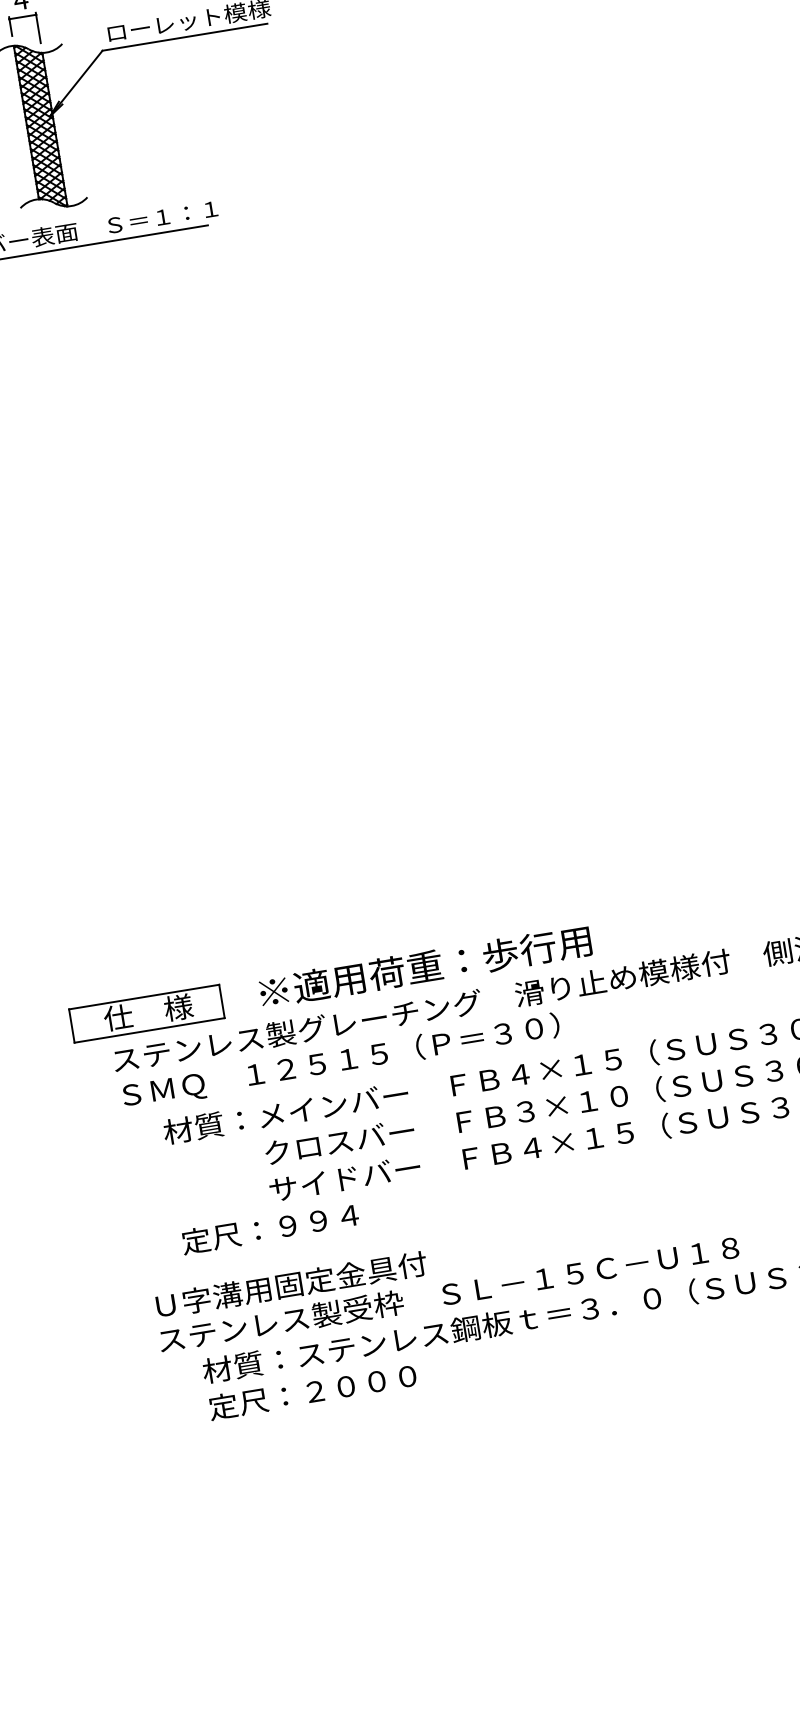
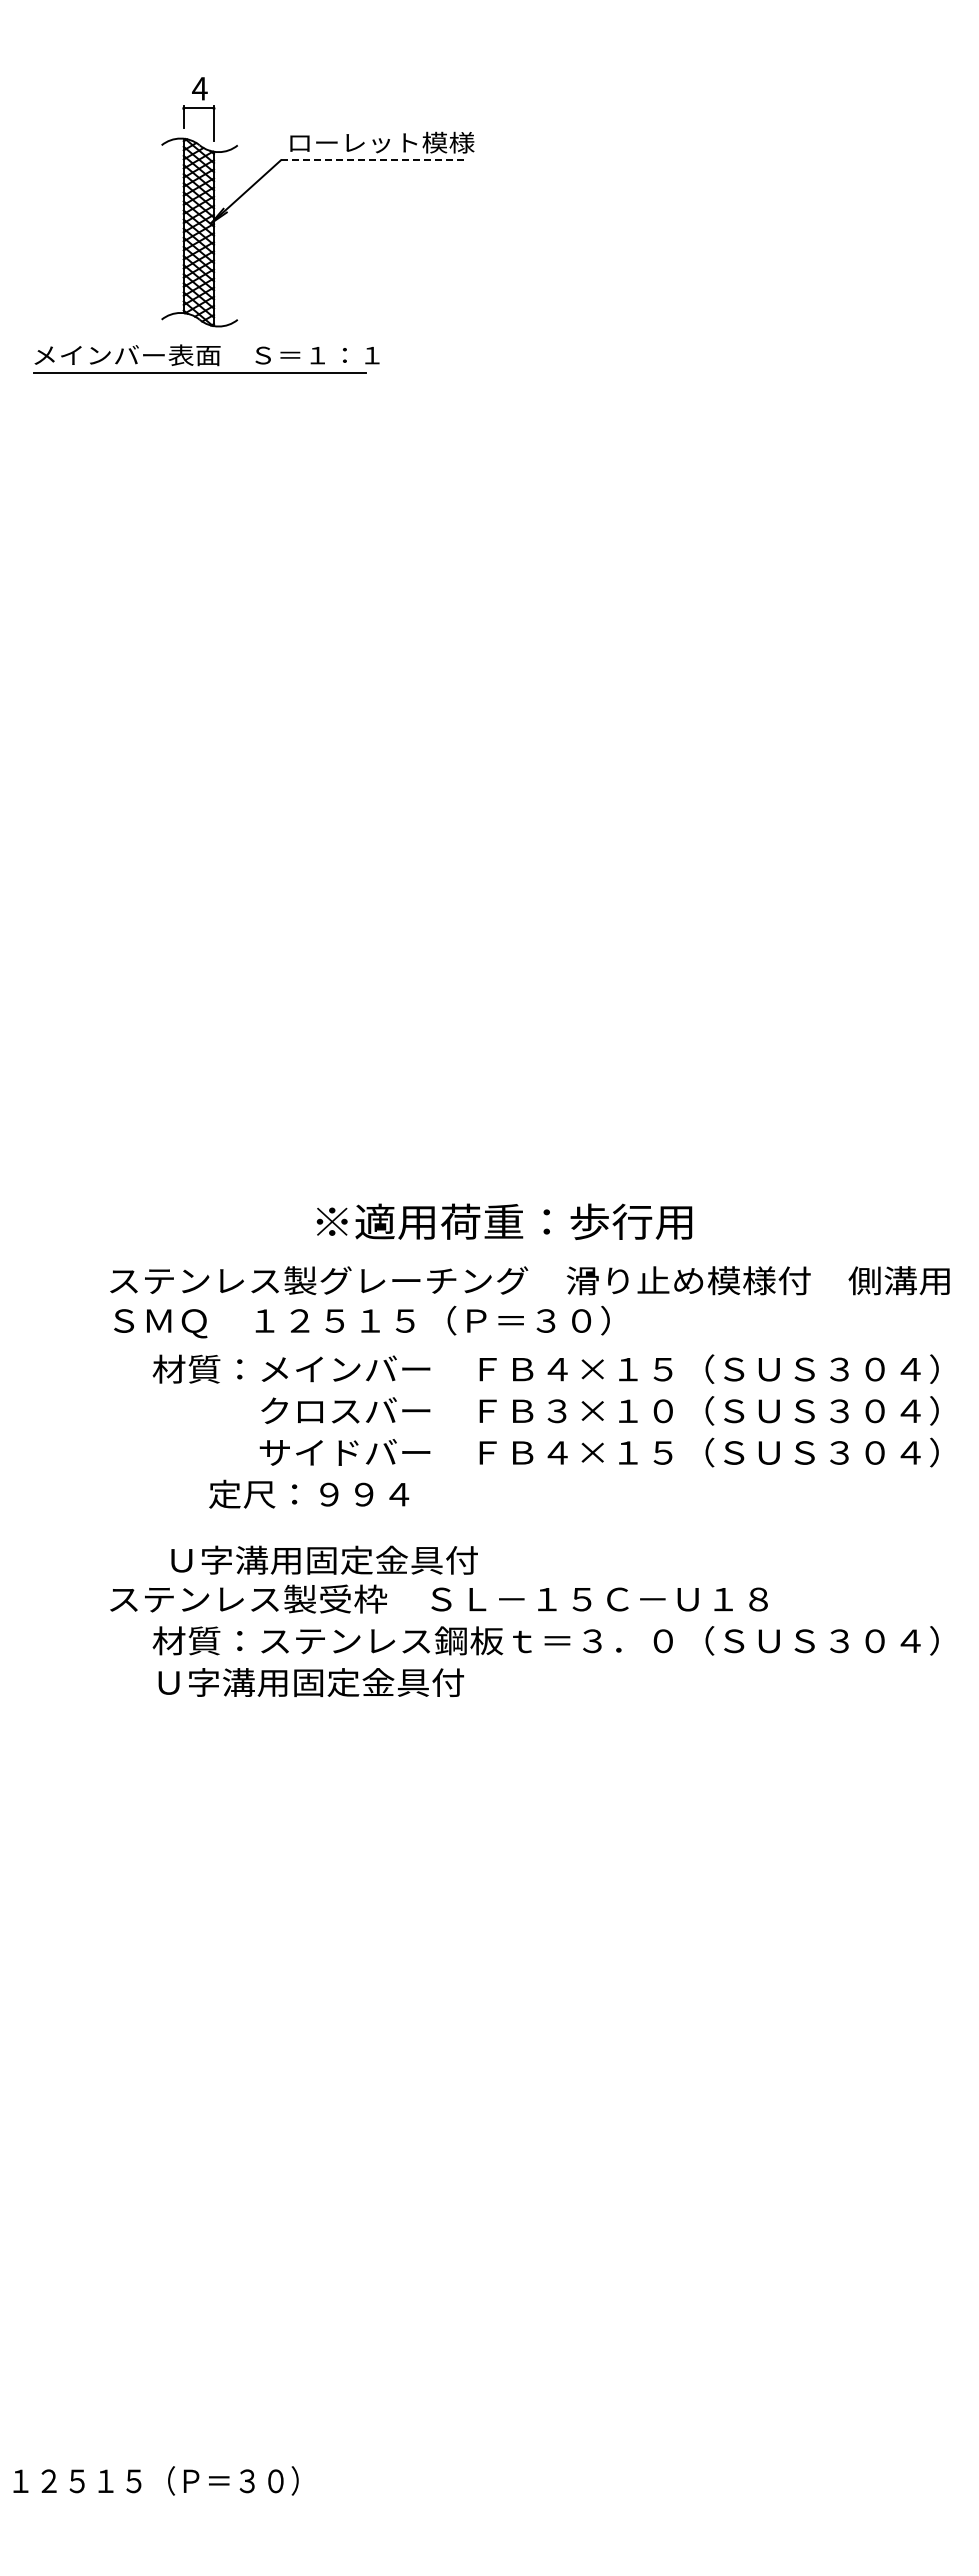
line: (184, 37) -> (374, 160), solid -> dashed
text: (425, 966) -> (504, 1221), moved
part: (146, 1013) -> (155, 1233), removed
text: (270, 1227) -> (309, 1493), moved
text: (291, 1284) -> (324, 1559), moved
text: (346, 1386) -> (308, 1682), 定尺：２０００ -> Ｕ字溝用固定金具付

